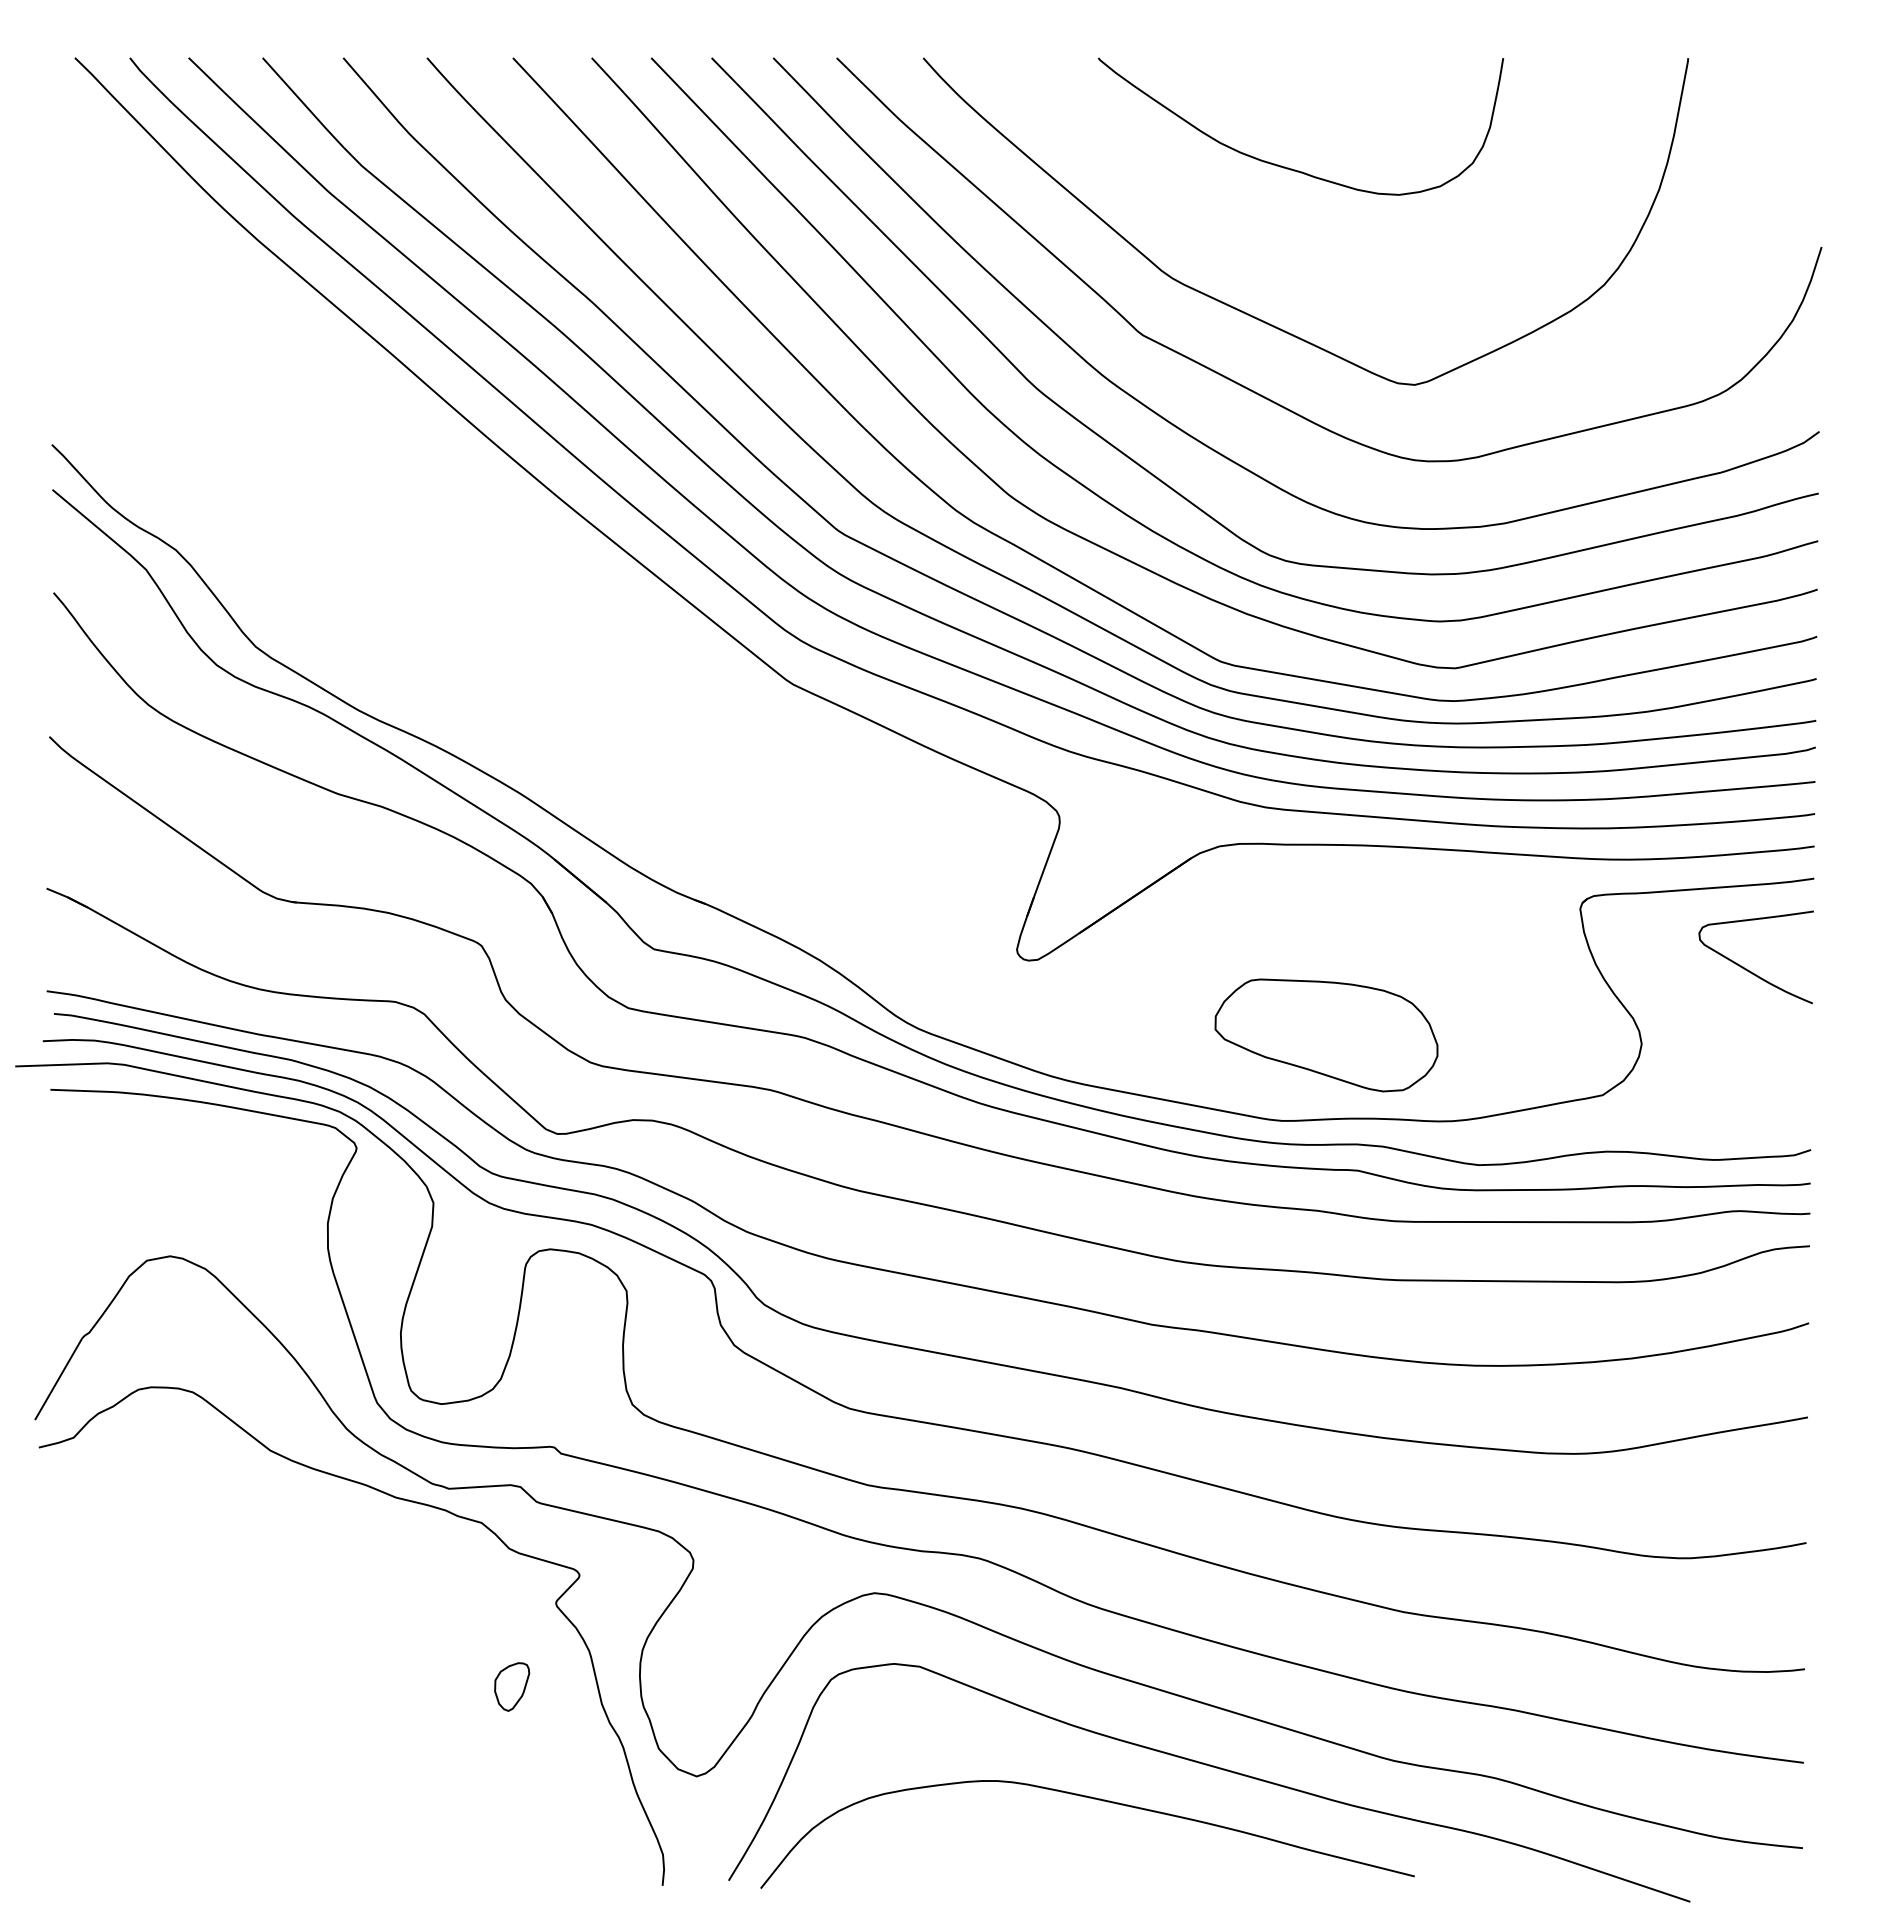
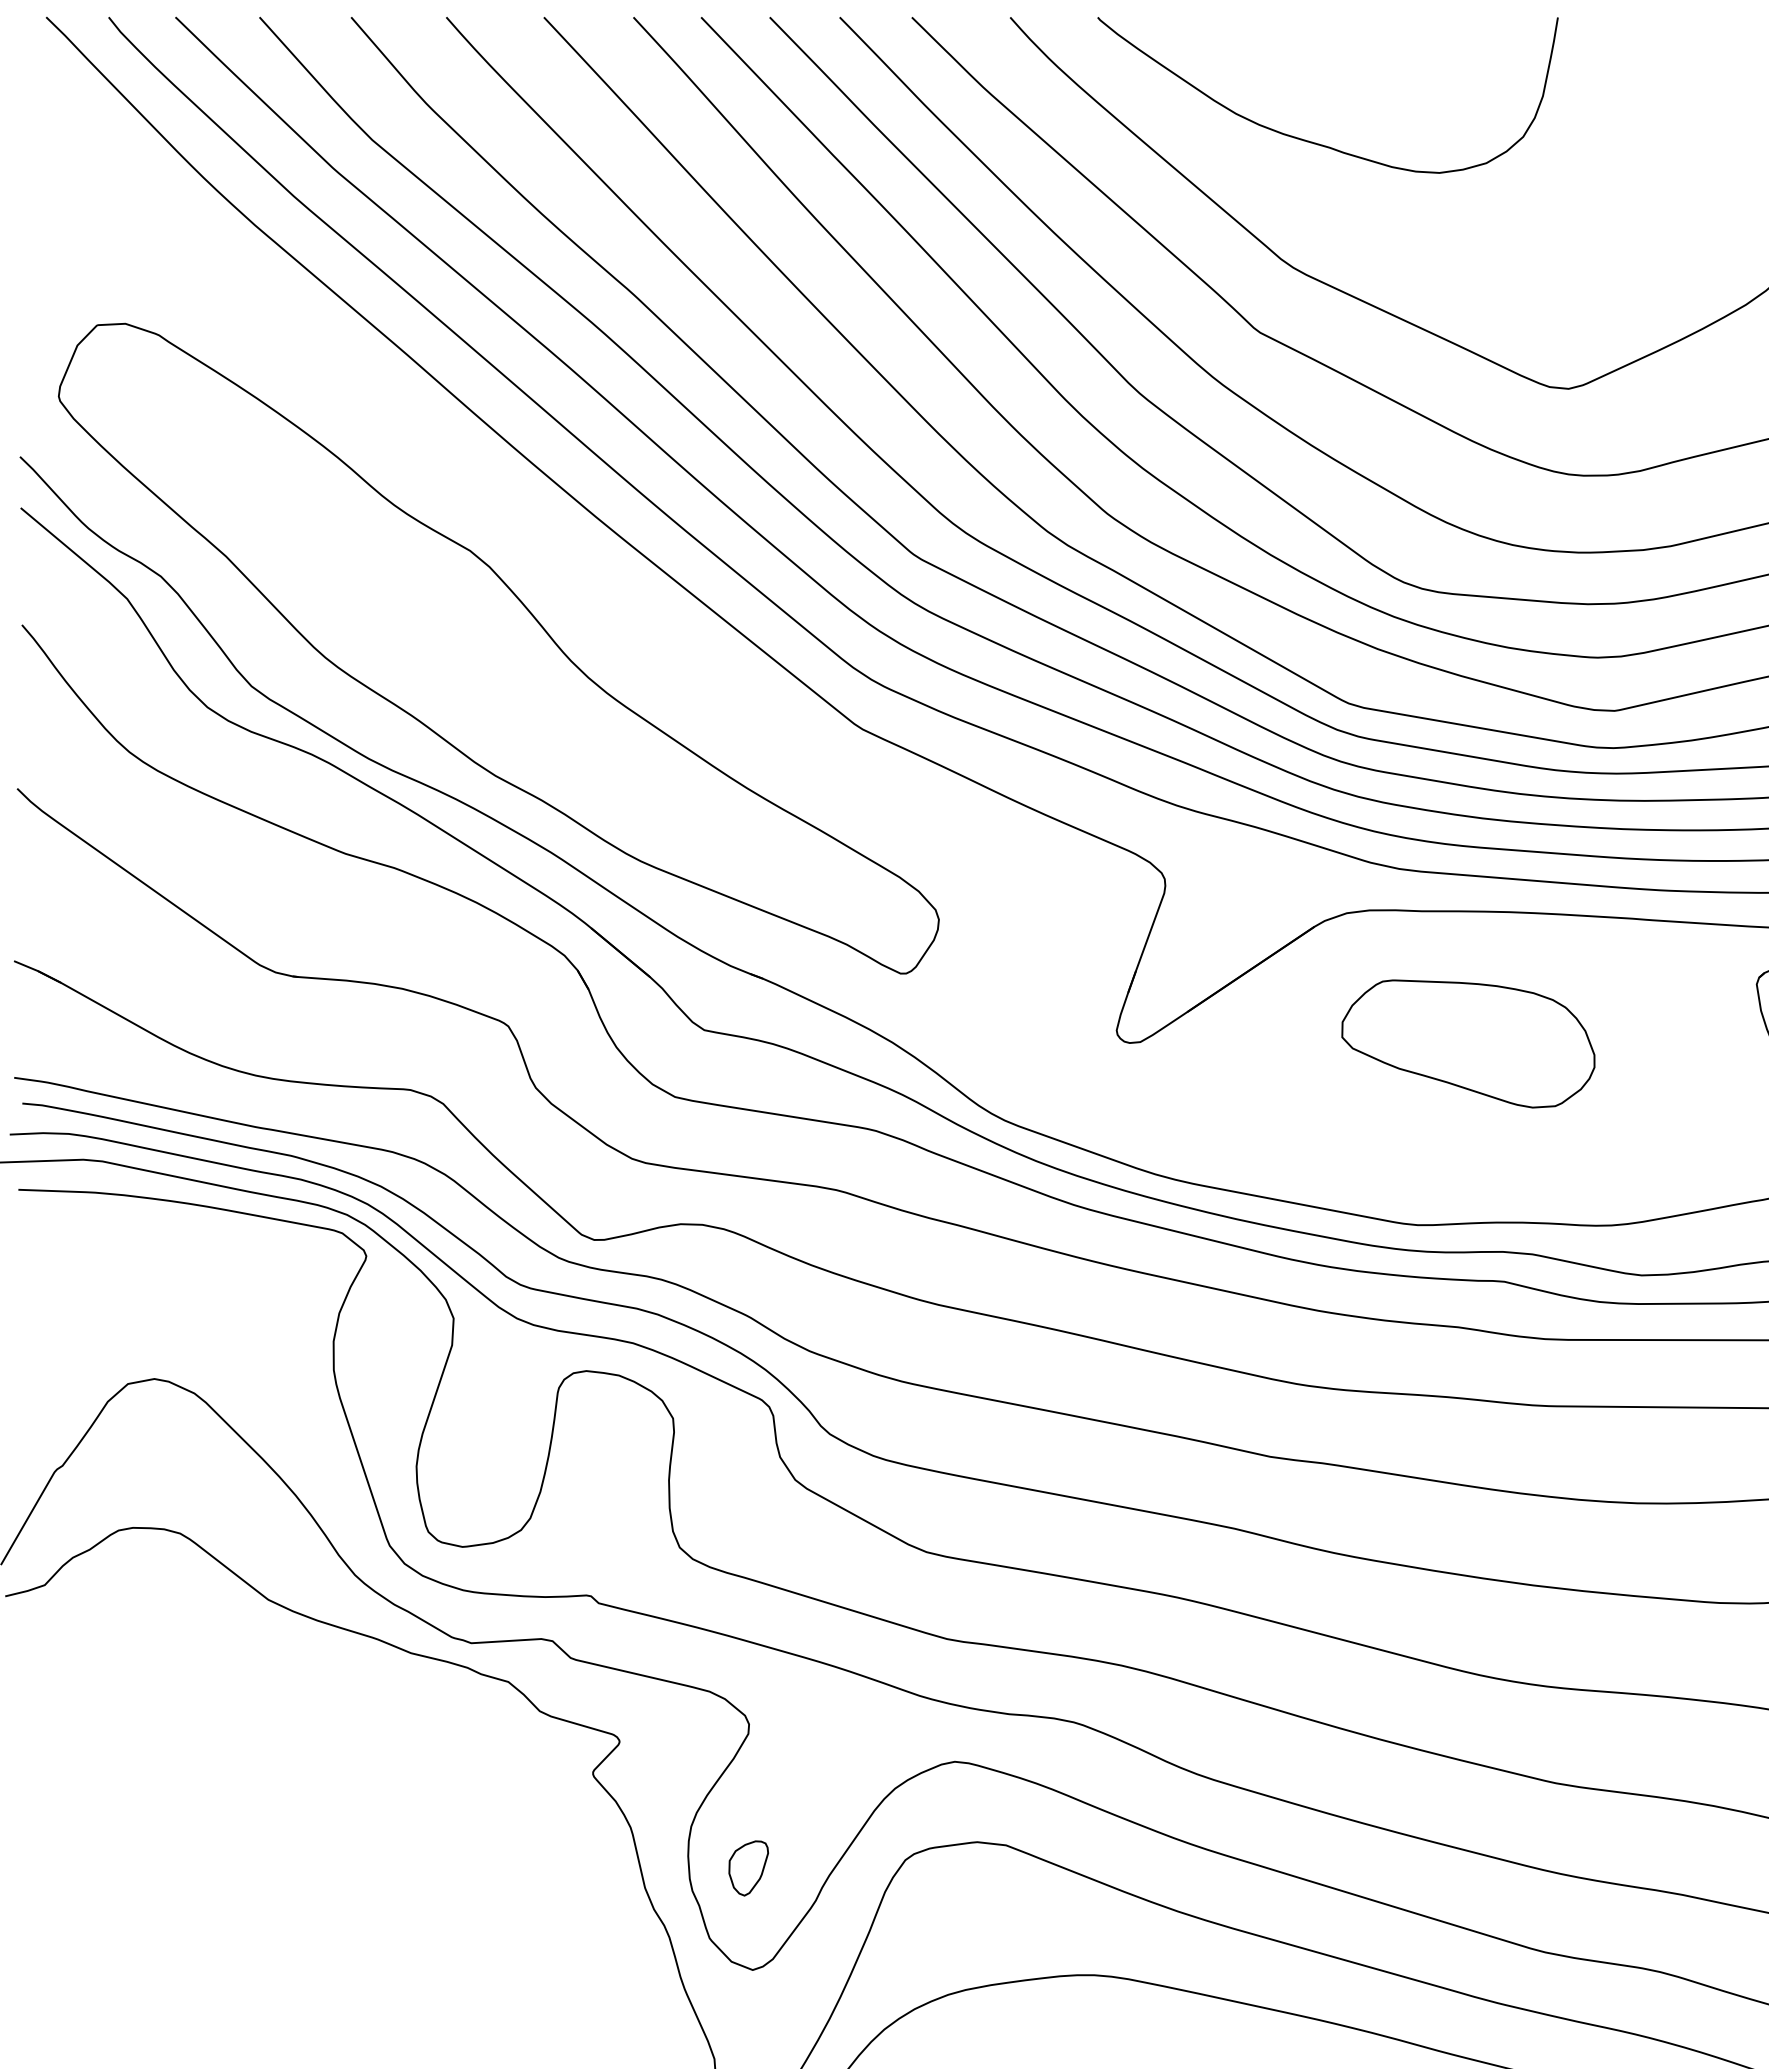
curve: (1292, 168) -> (1318, 142), moved
part: (473, 613) -> (499, 648), added
part: (1326, 1035) -> (1468, 1044), moved
part: (512, 1686) -> (749, 1867), moved

